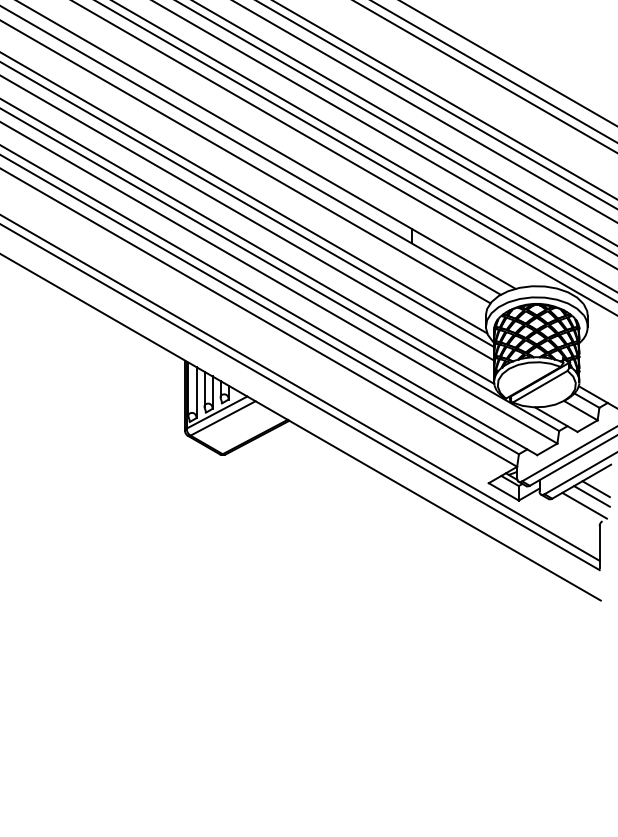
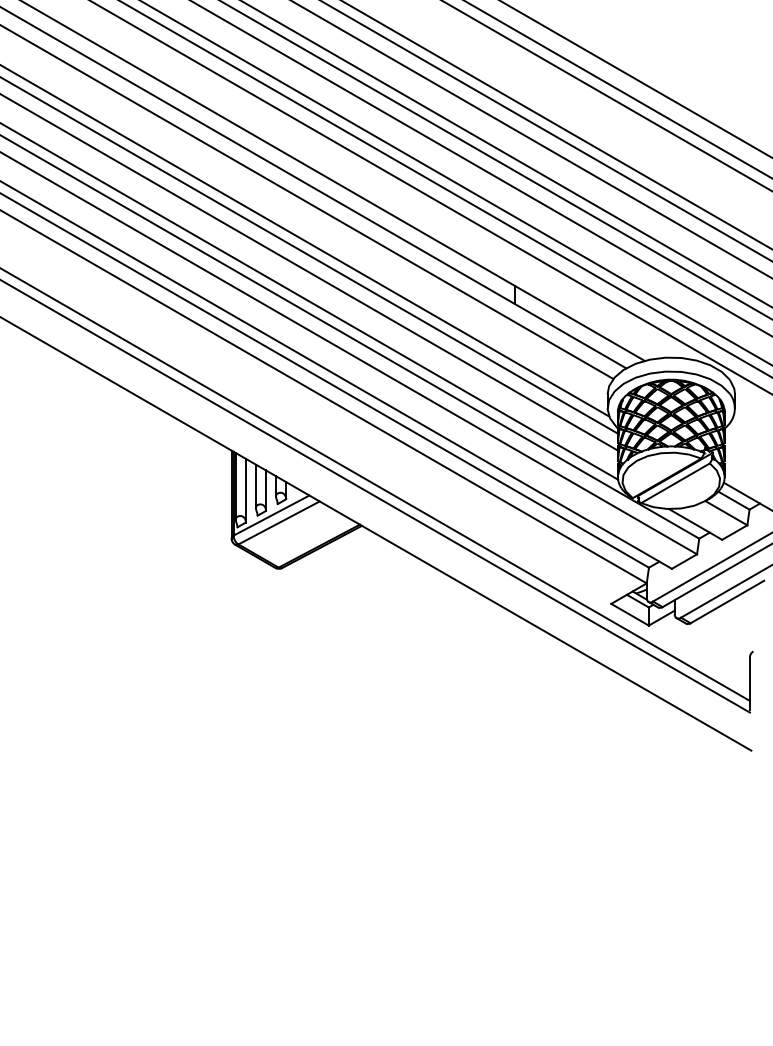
line: (595, 489) -> (744, 611), removed
line: (591, 496) -> (739, 620), removed
line: (584, 505) -> (730, 631), removed

